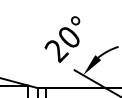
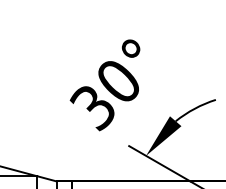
text: (56, 51) -> (93, 109), 20° -> 30°

